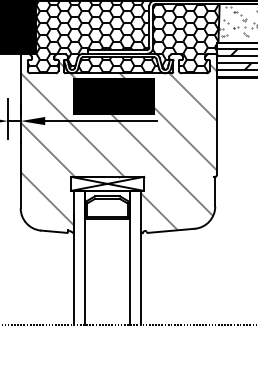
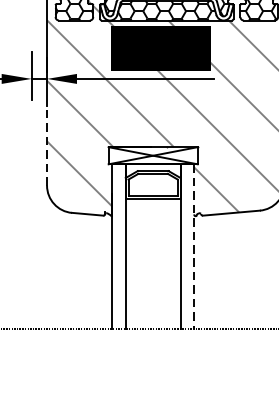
line: (20, 175) -> (46, 145), solid -> dashed
line: (141, 258) -> (194, 246), solid -> dashed

